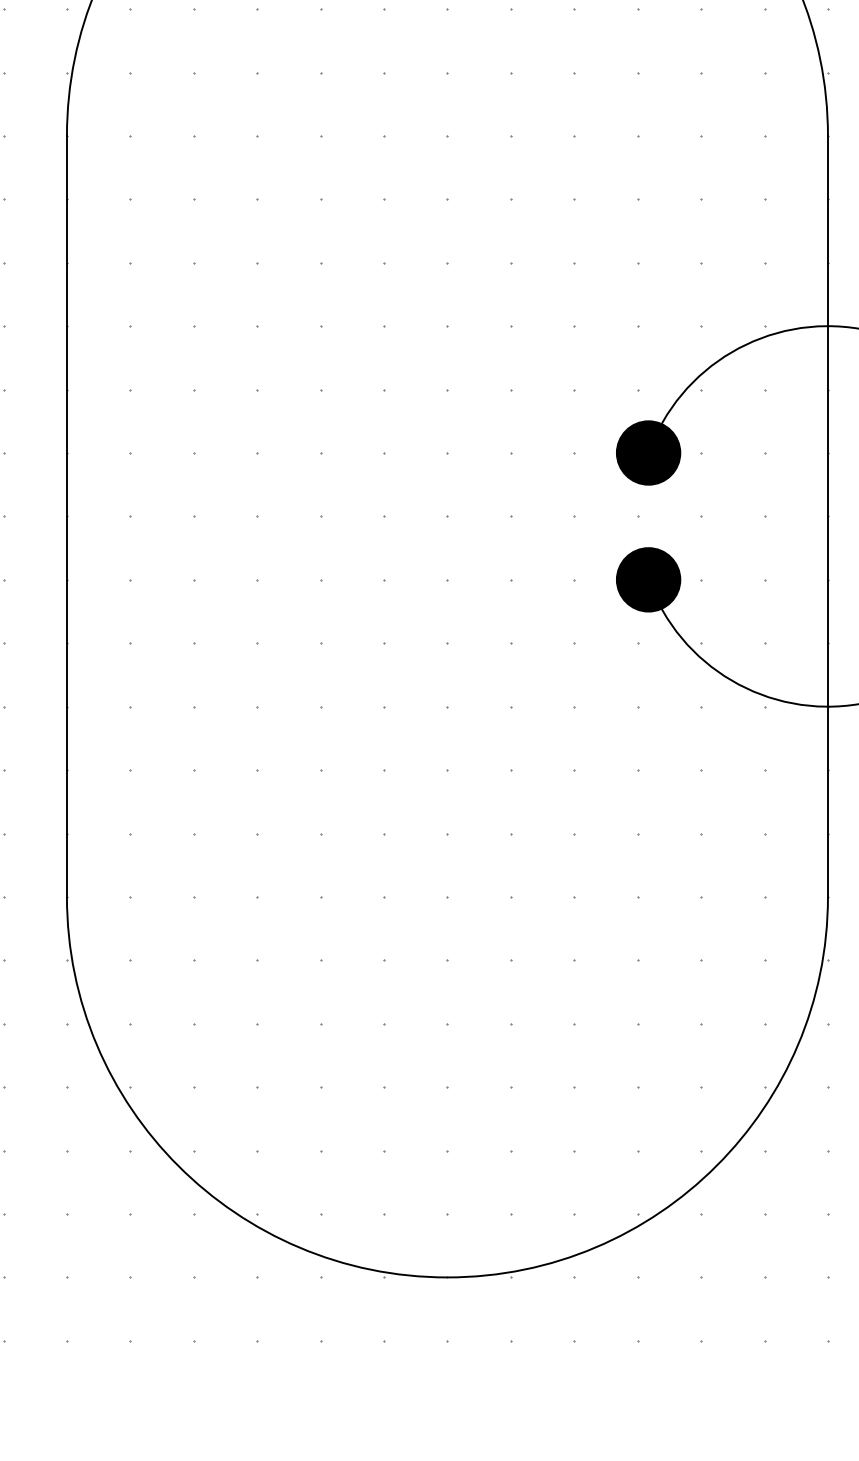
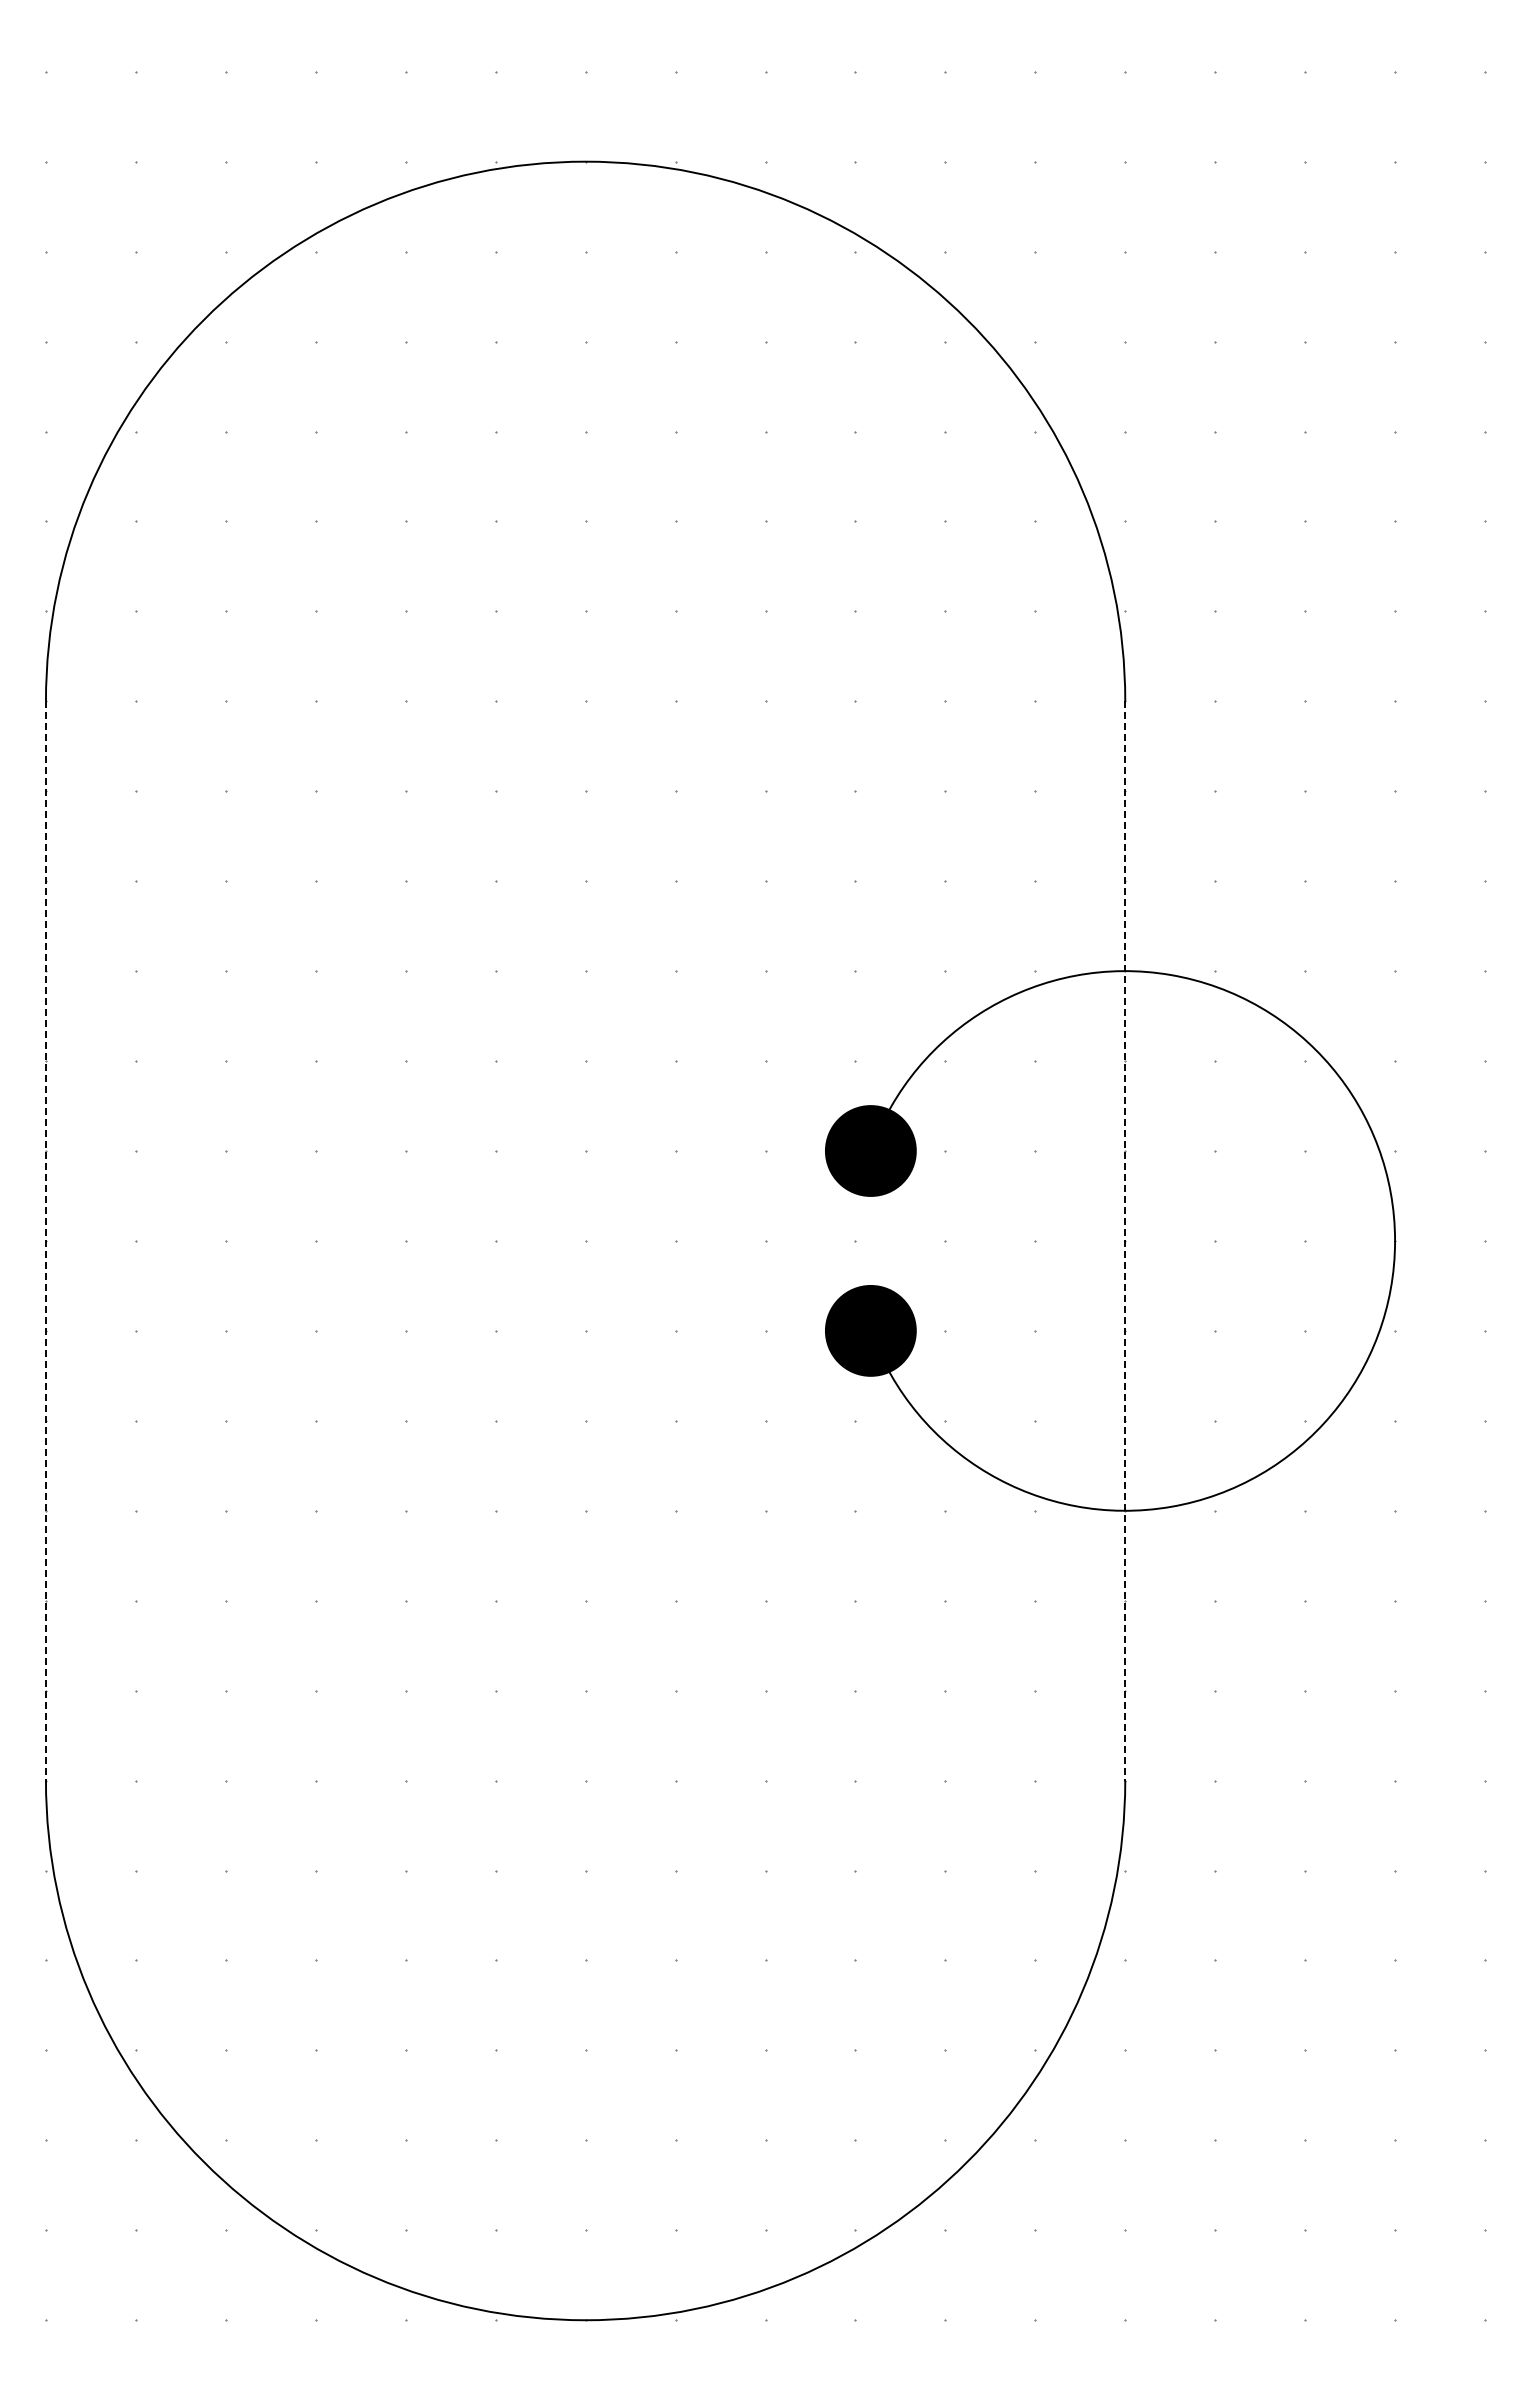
line: (66, 516) -> (45, 1240), solid -> dashed
line: (828, 516) -> (1125, 1240), solid -> dashed

